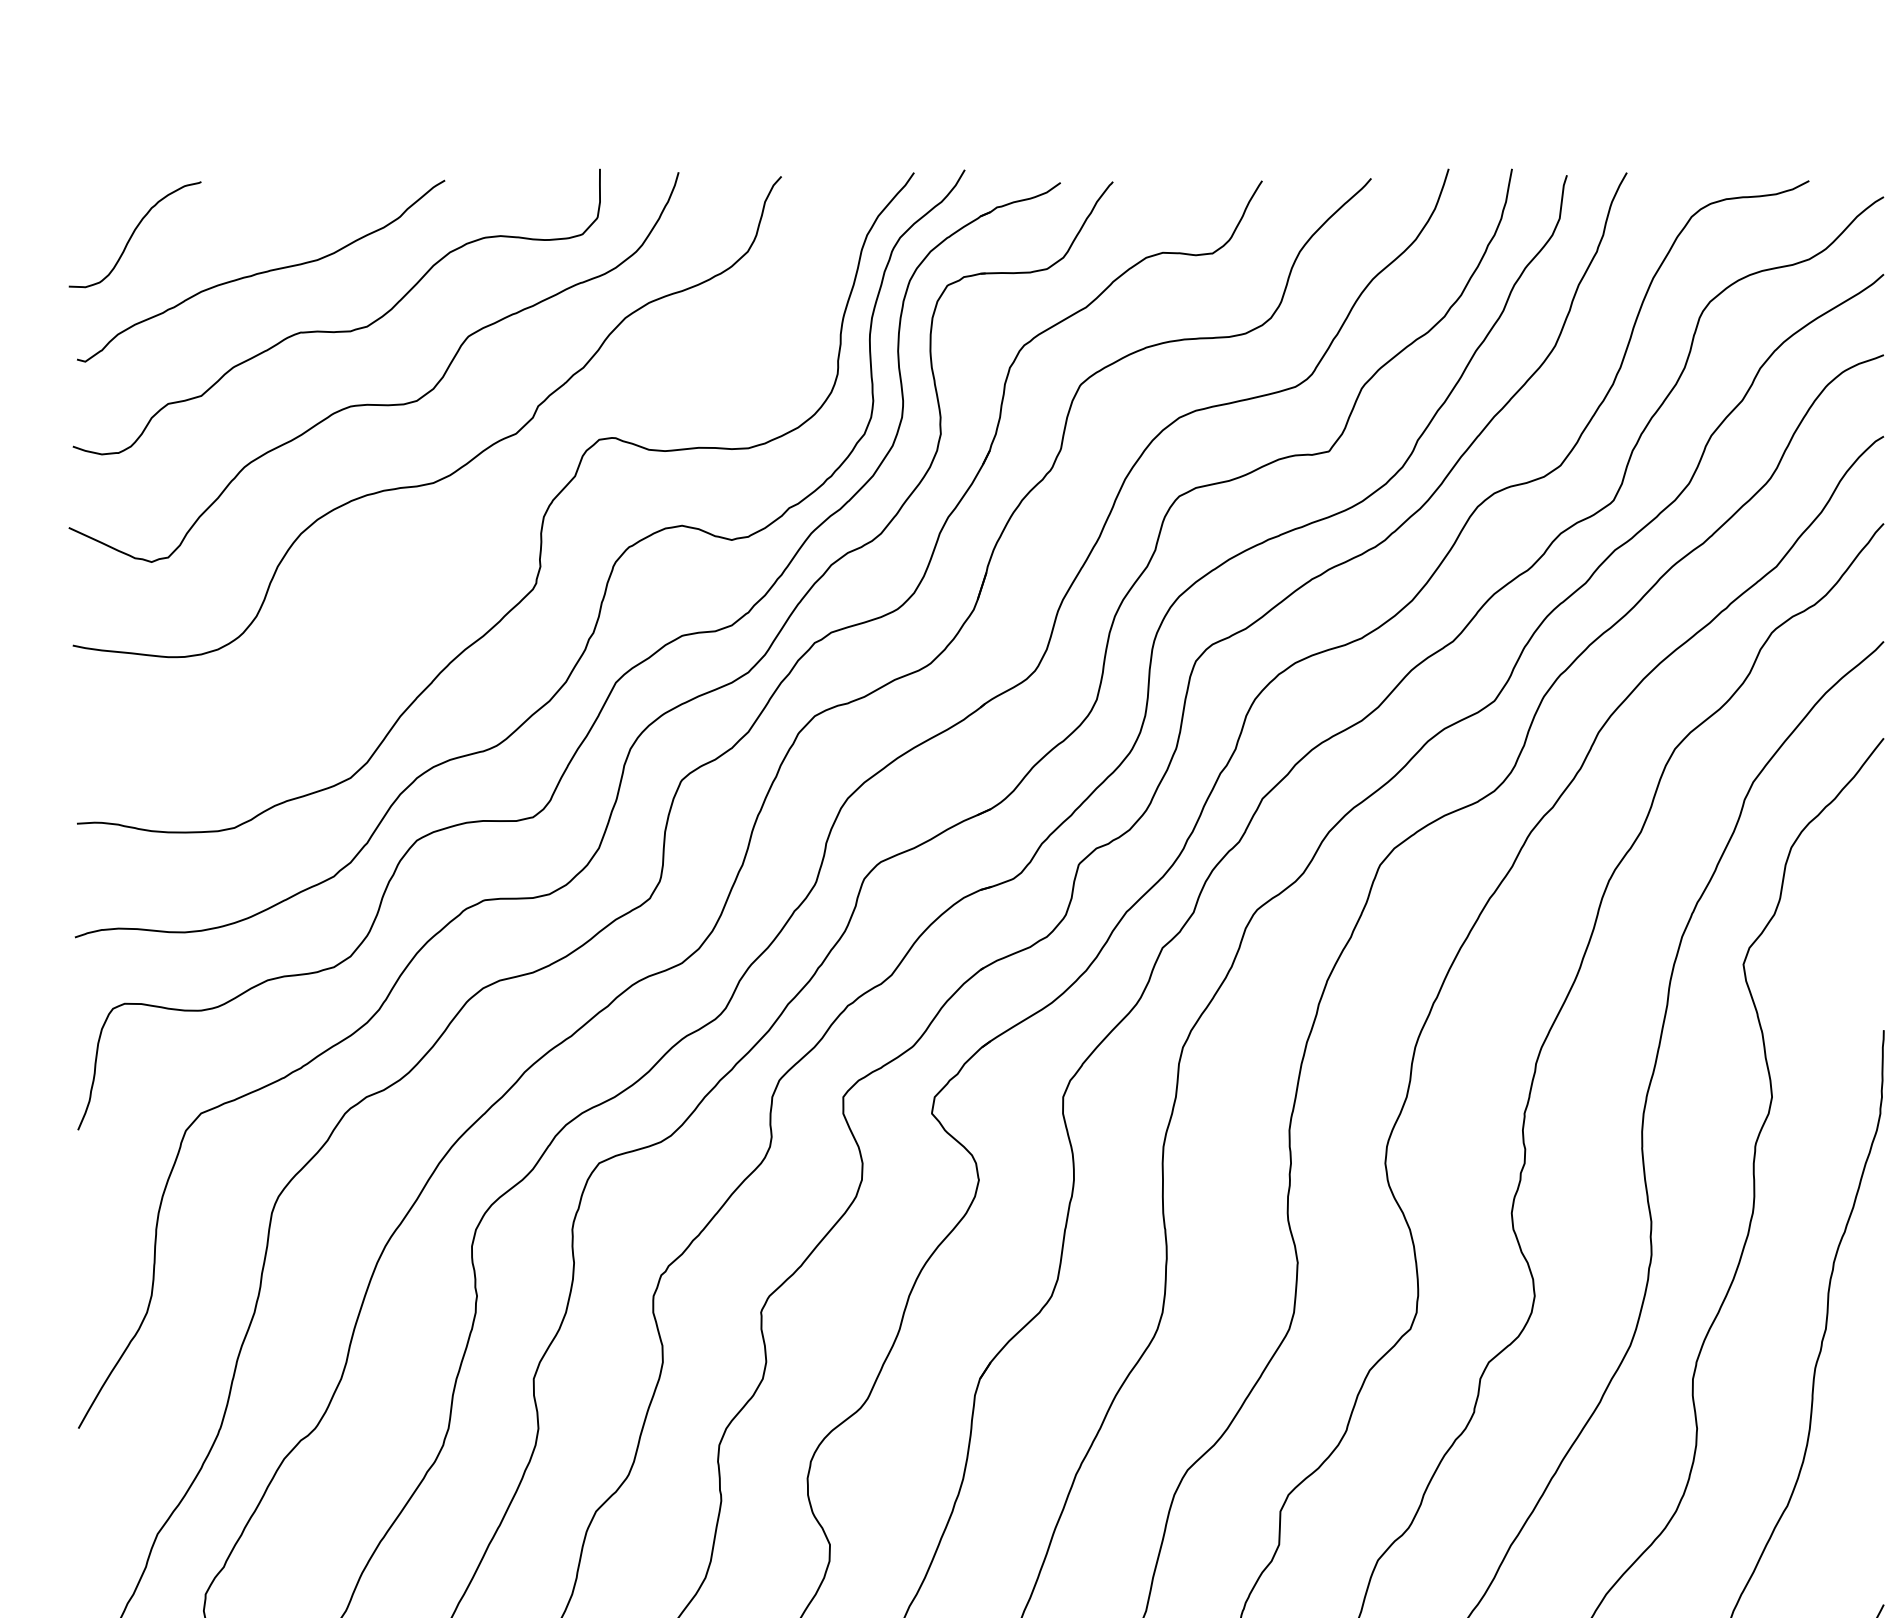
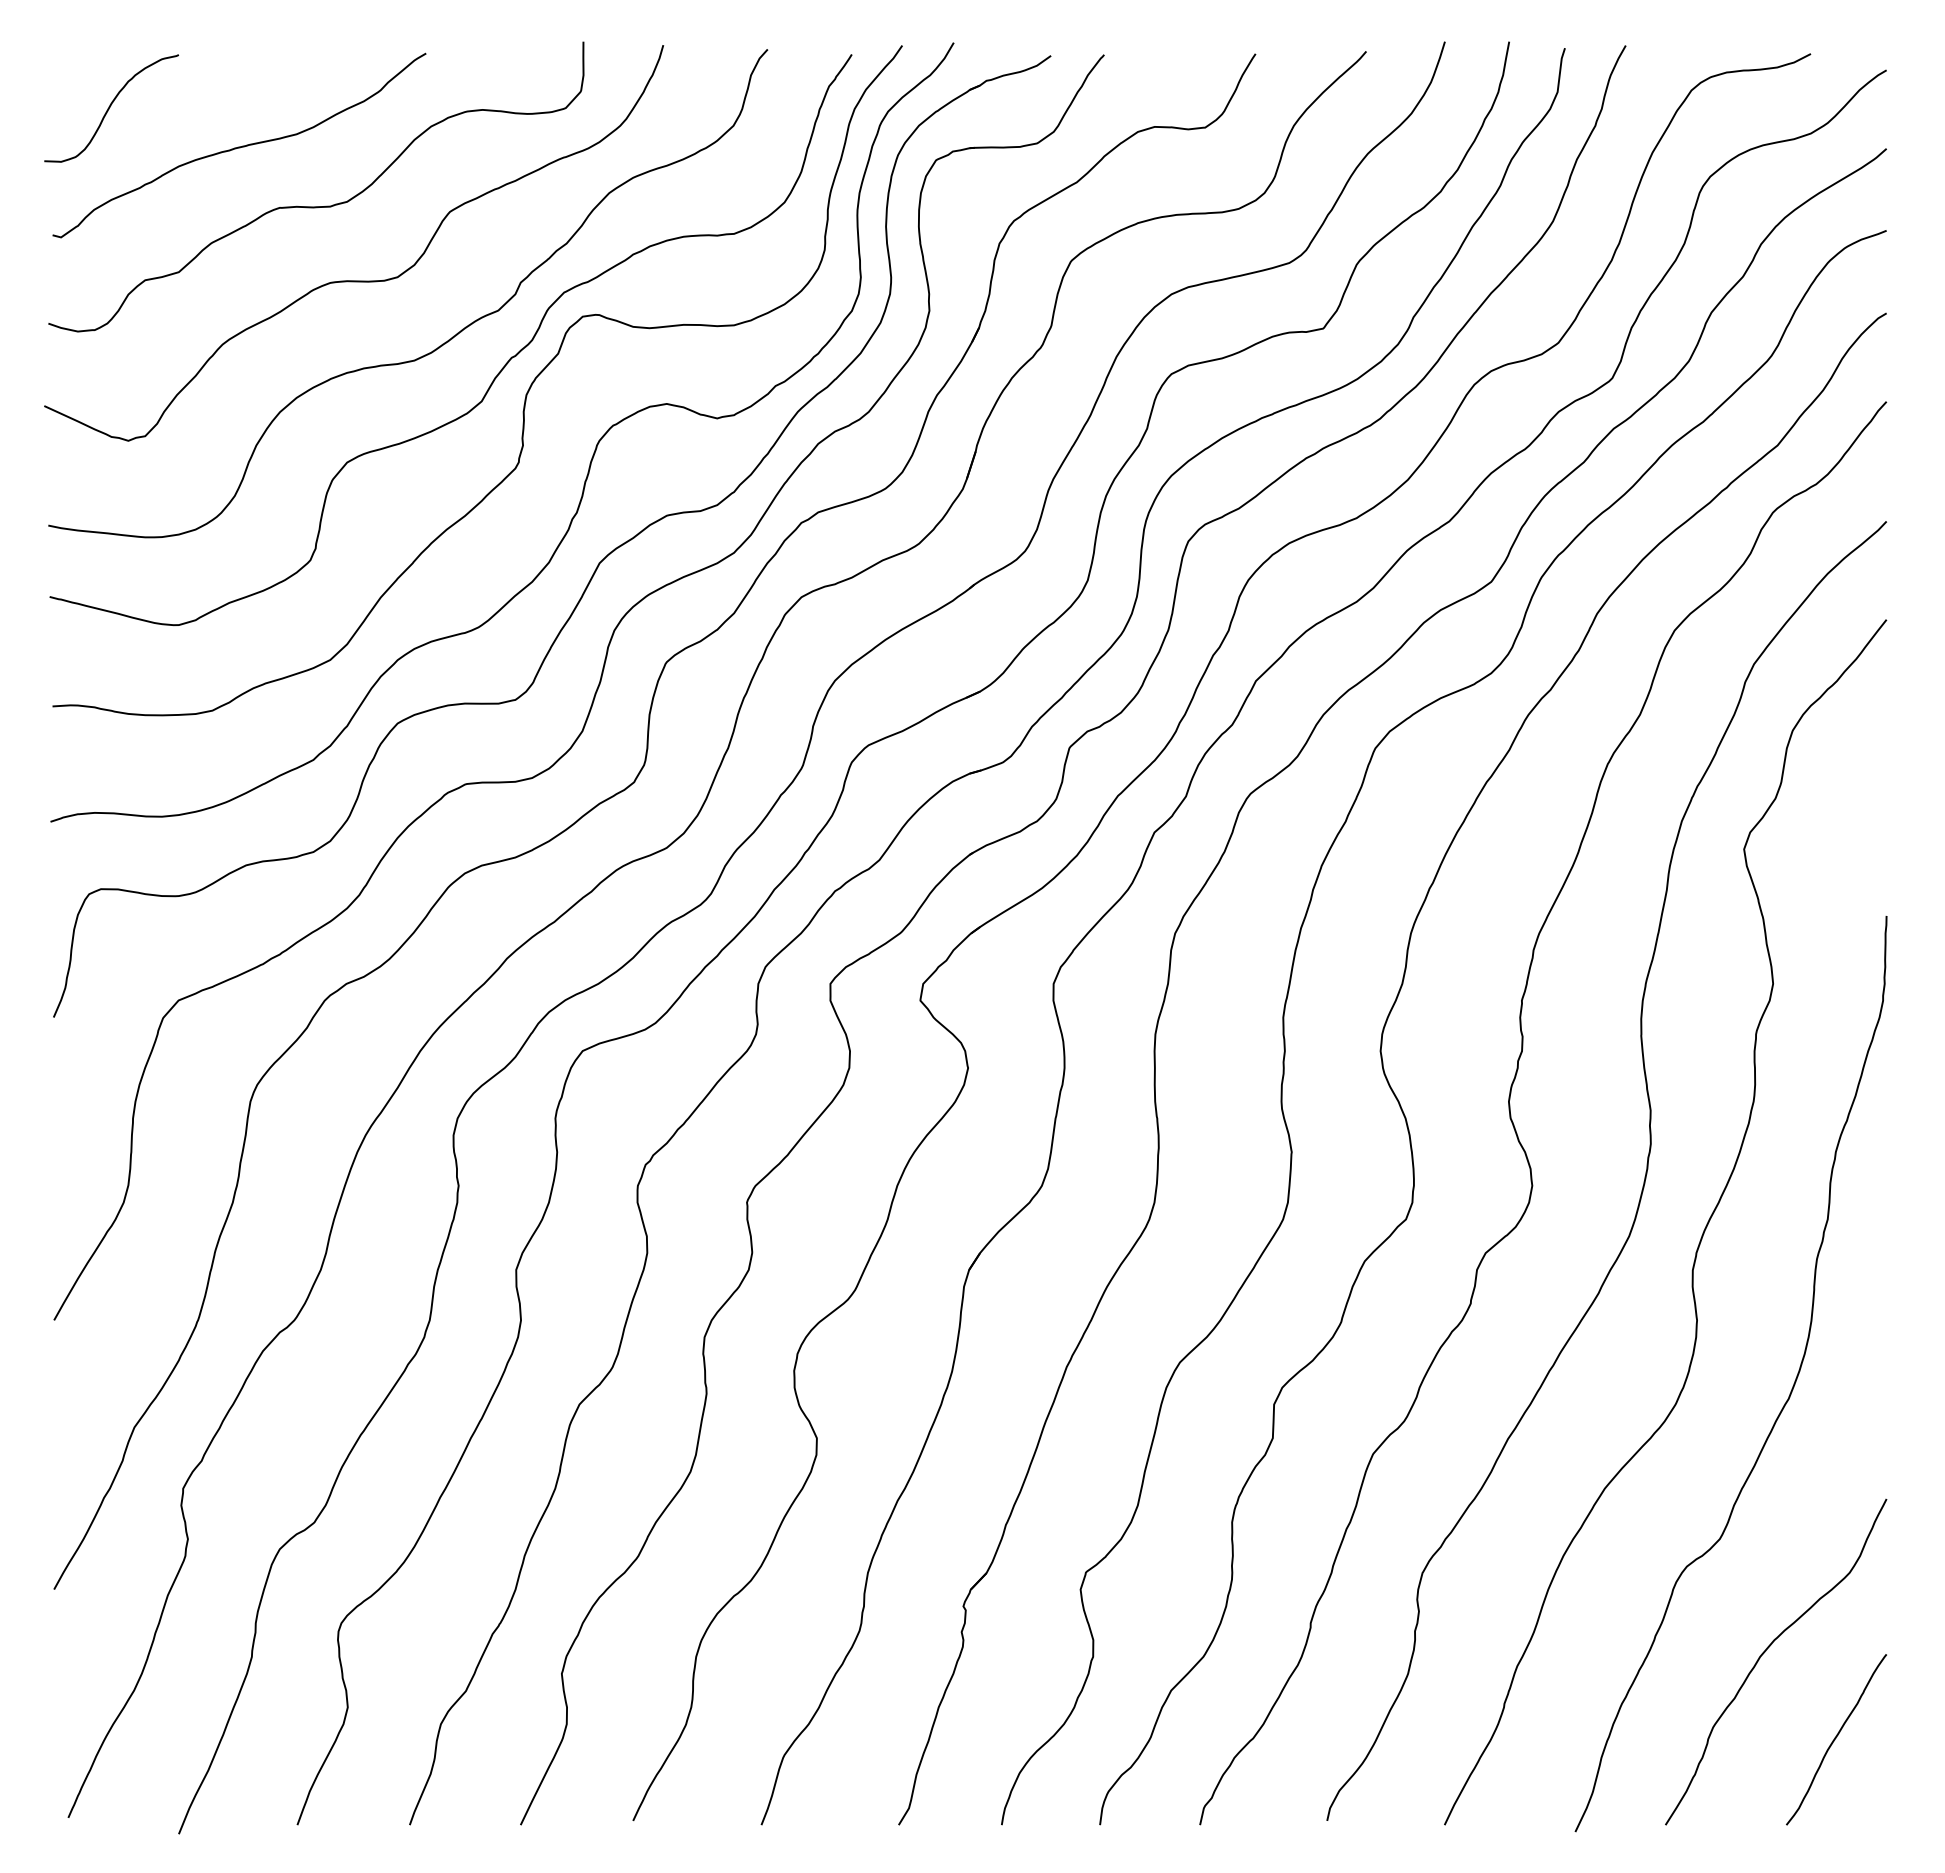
curve: (515, 495) -> (497, 373), added

